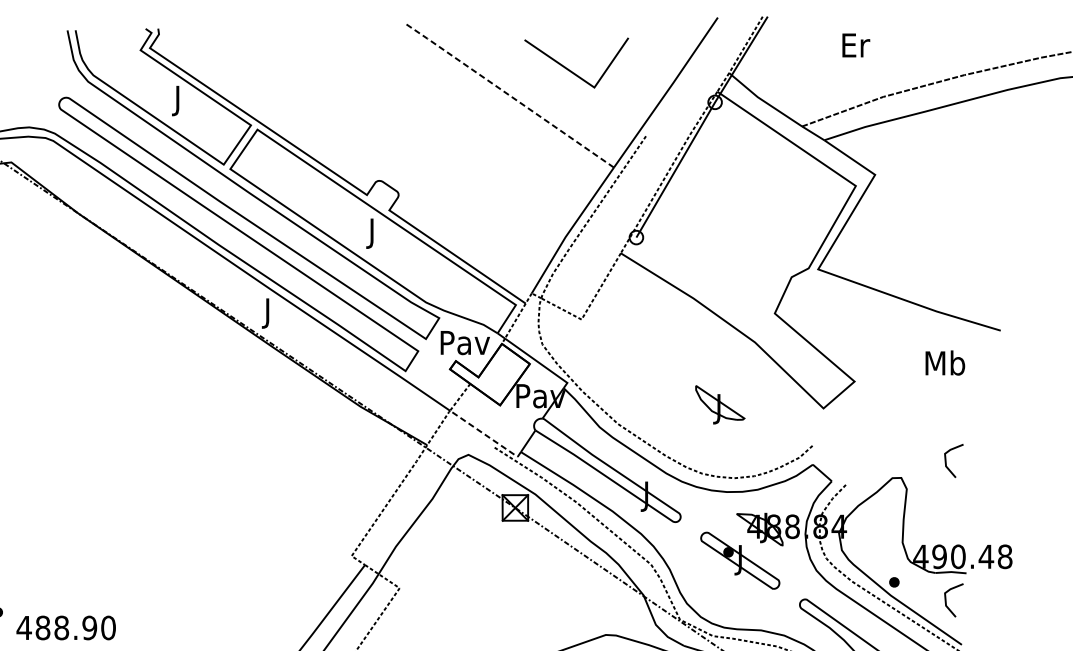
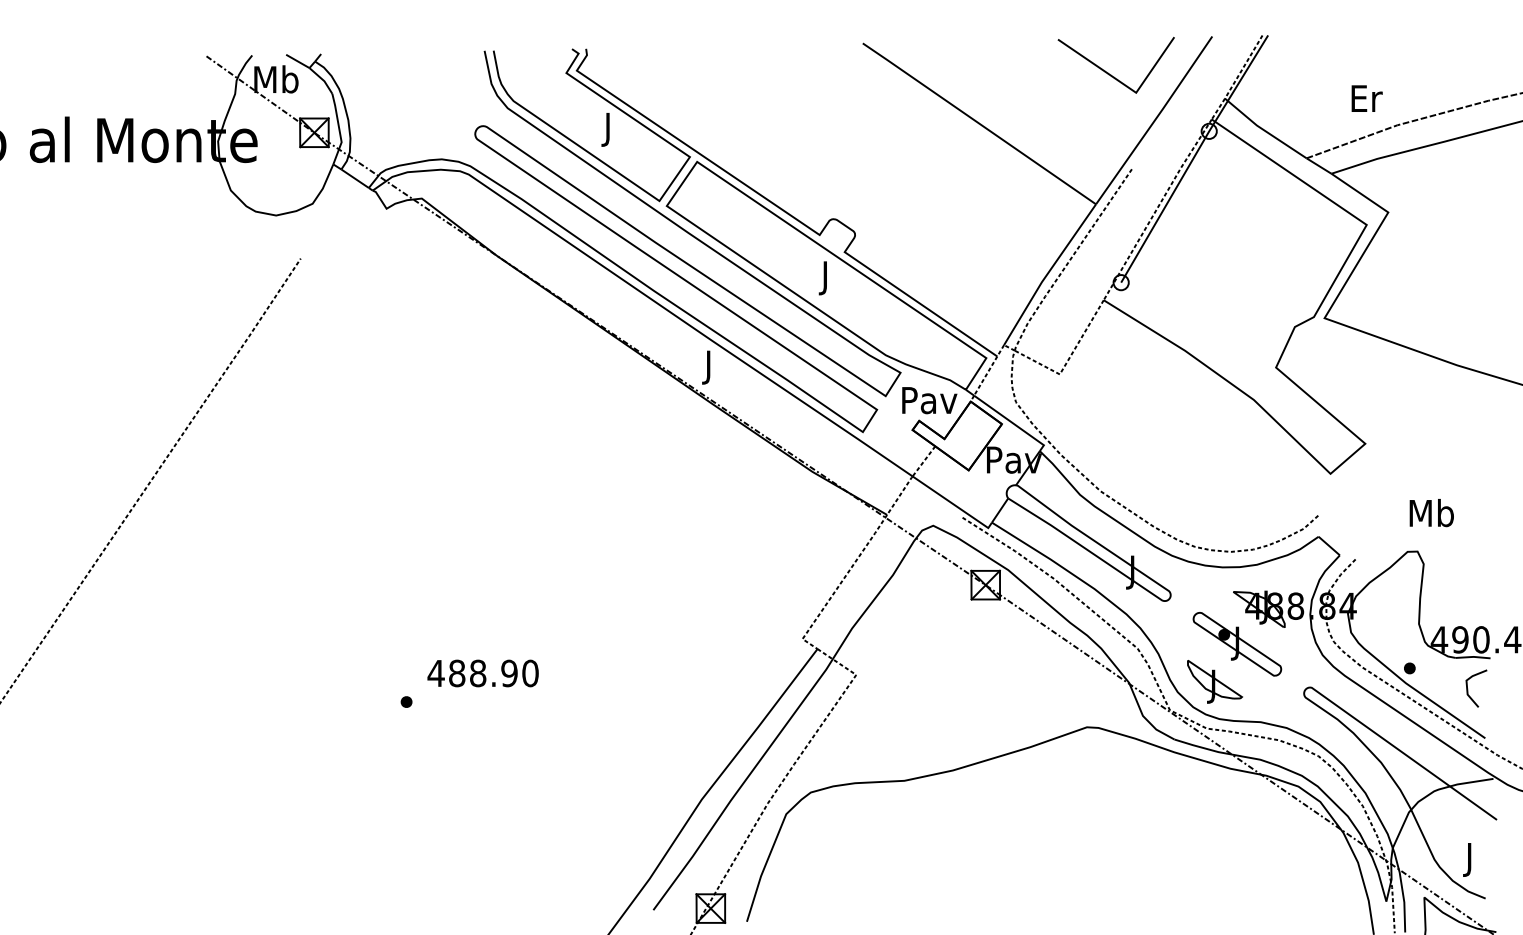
text: (855, 45) -> (1366, 98), moved
line: (572, 71) -> (1111, 74), moved
line: (508, 95) -> (978, 123), dashed -> solid
text: (945, 363) -> (1431, 513), moved
part: (720, 404) -> (1215, 681), moved
line: (486, 435) -> (953, 504), dashed -> solid
line: (946, 461) -> (1468, 533), removed
text: (65, 627) -> (482, 673), moved

